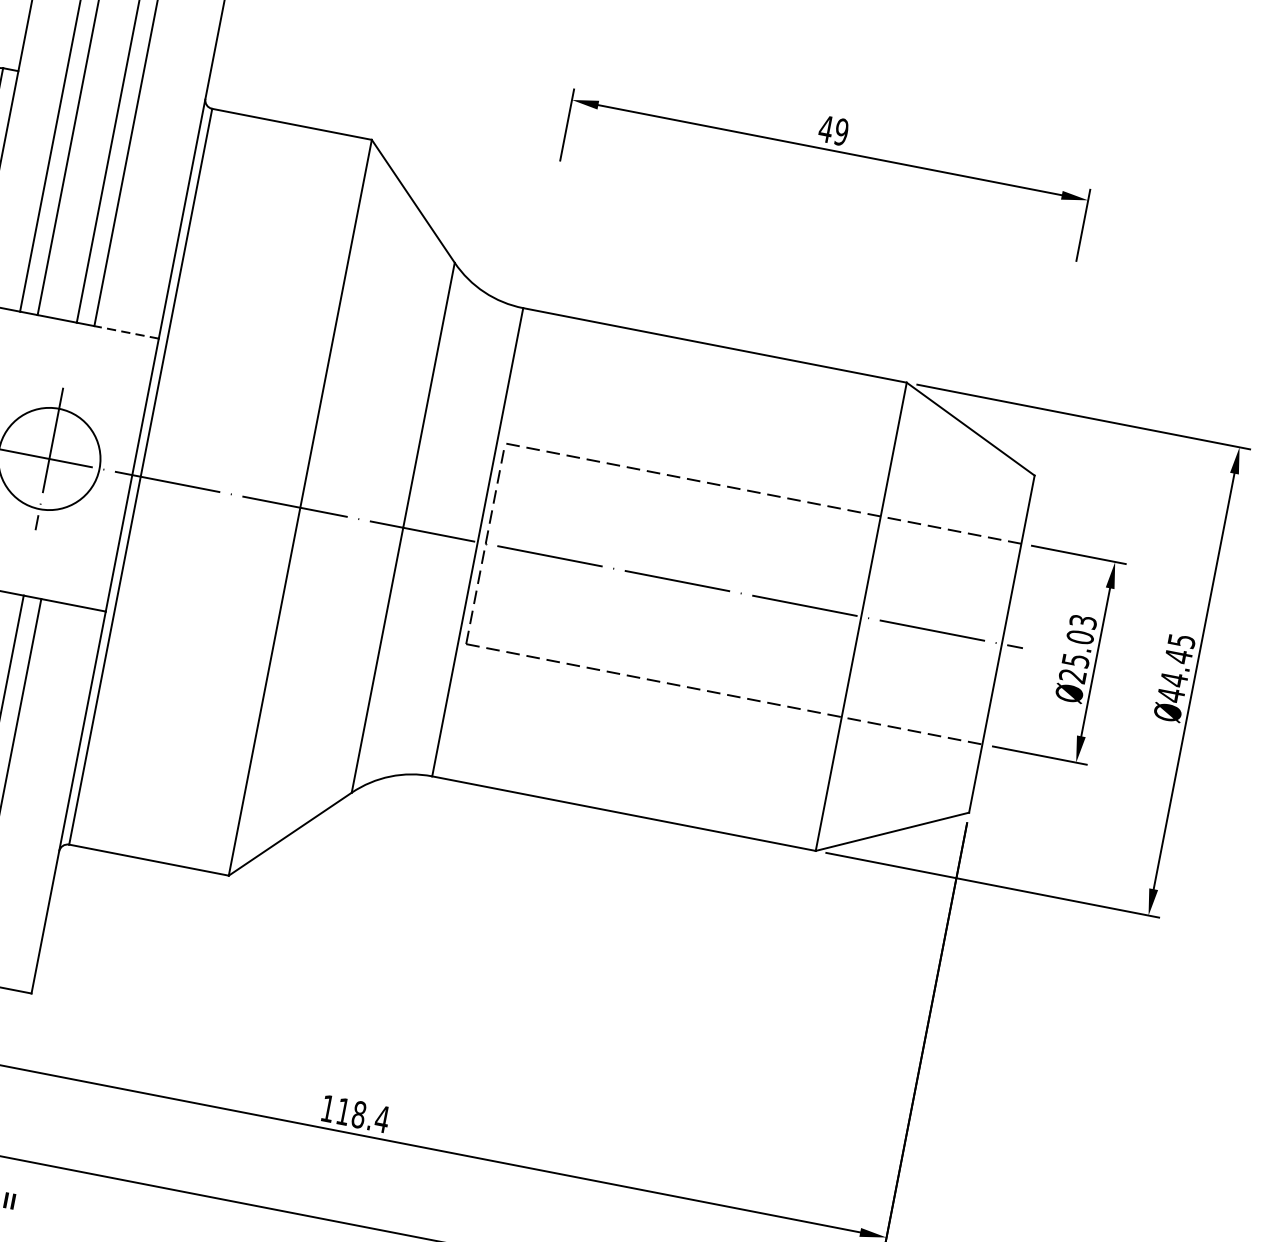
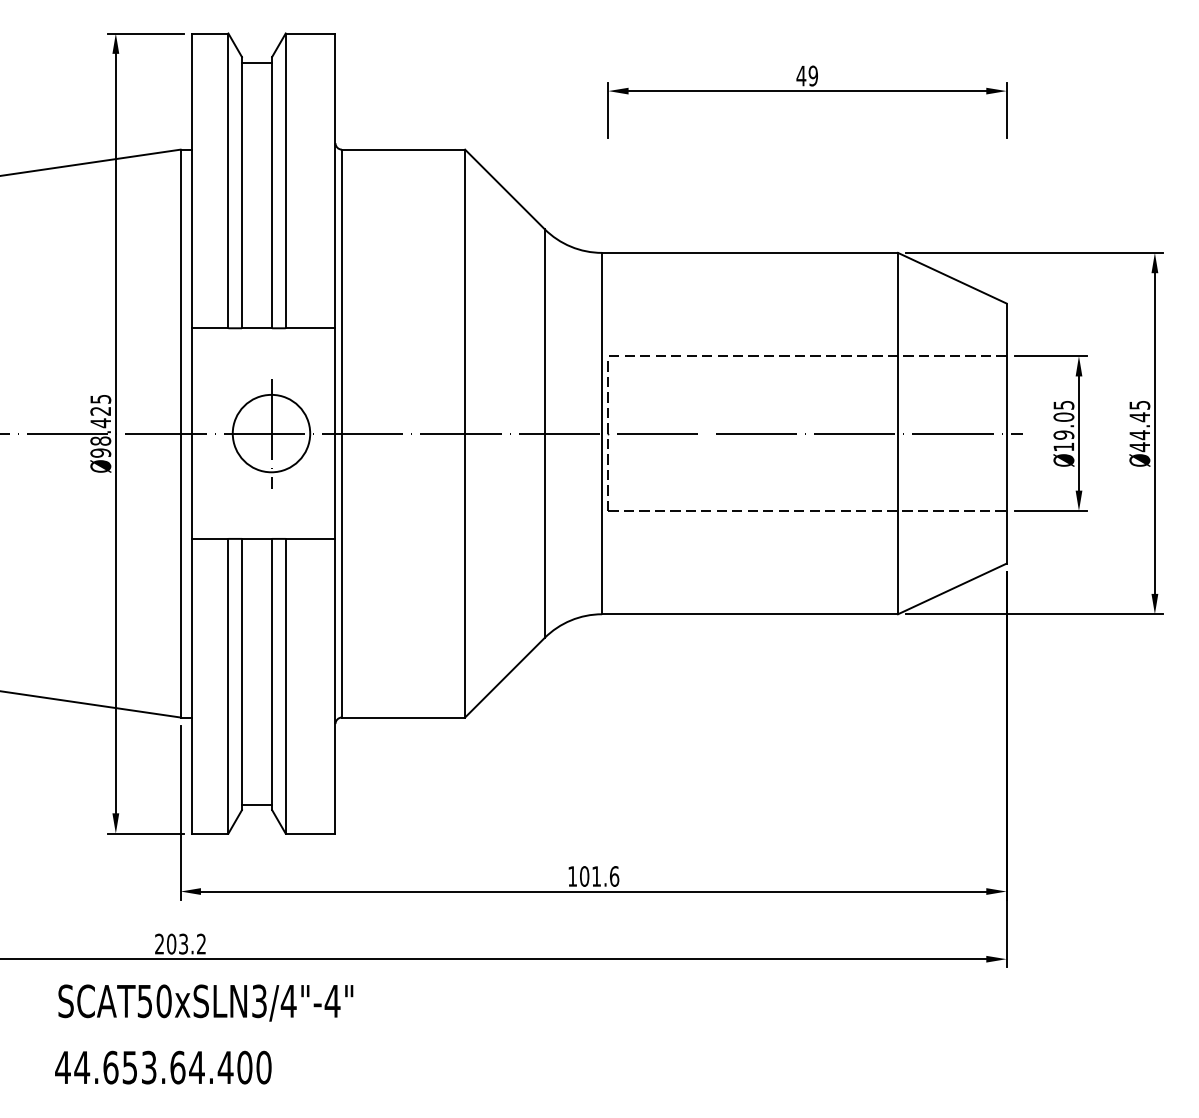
line: (126, 332) -> (310, 328), dashed -> solid
text: (1077, 647) -> (1063, 425), Ø25.03 -> Ø19.05
text: (362, 1115) -> (599, 876), 118.4 -> 101.6

